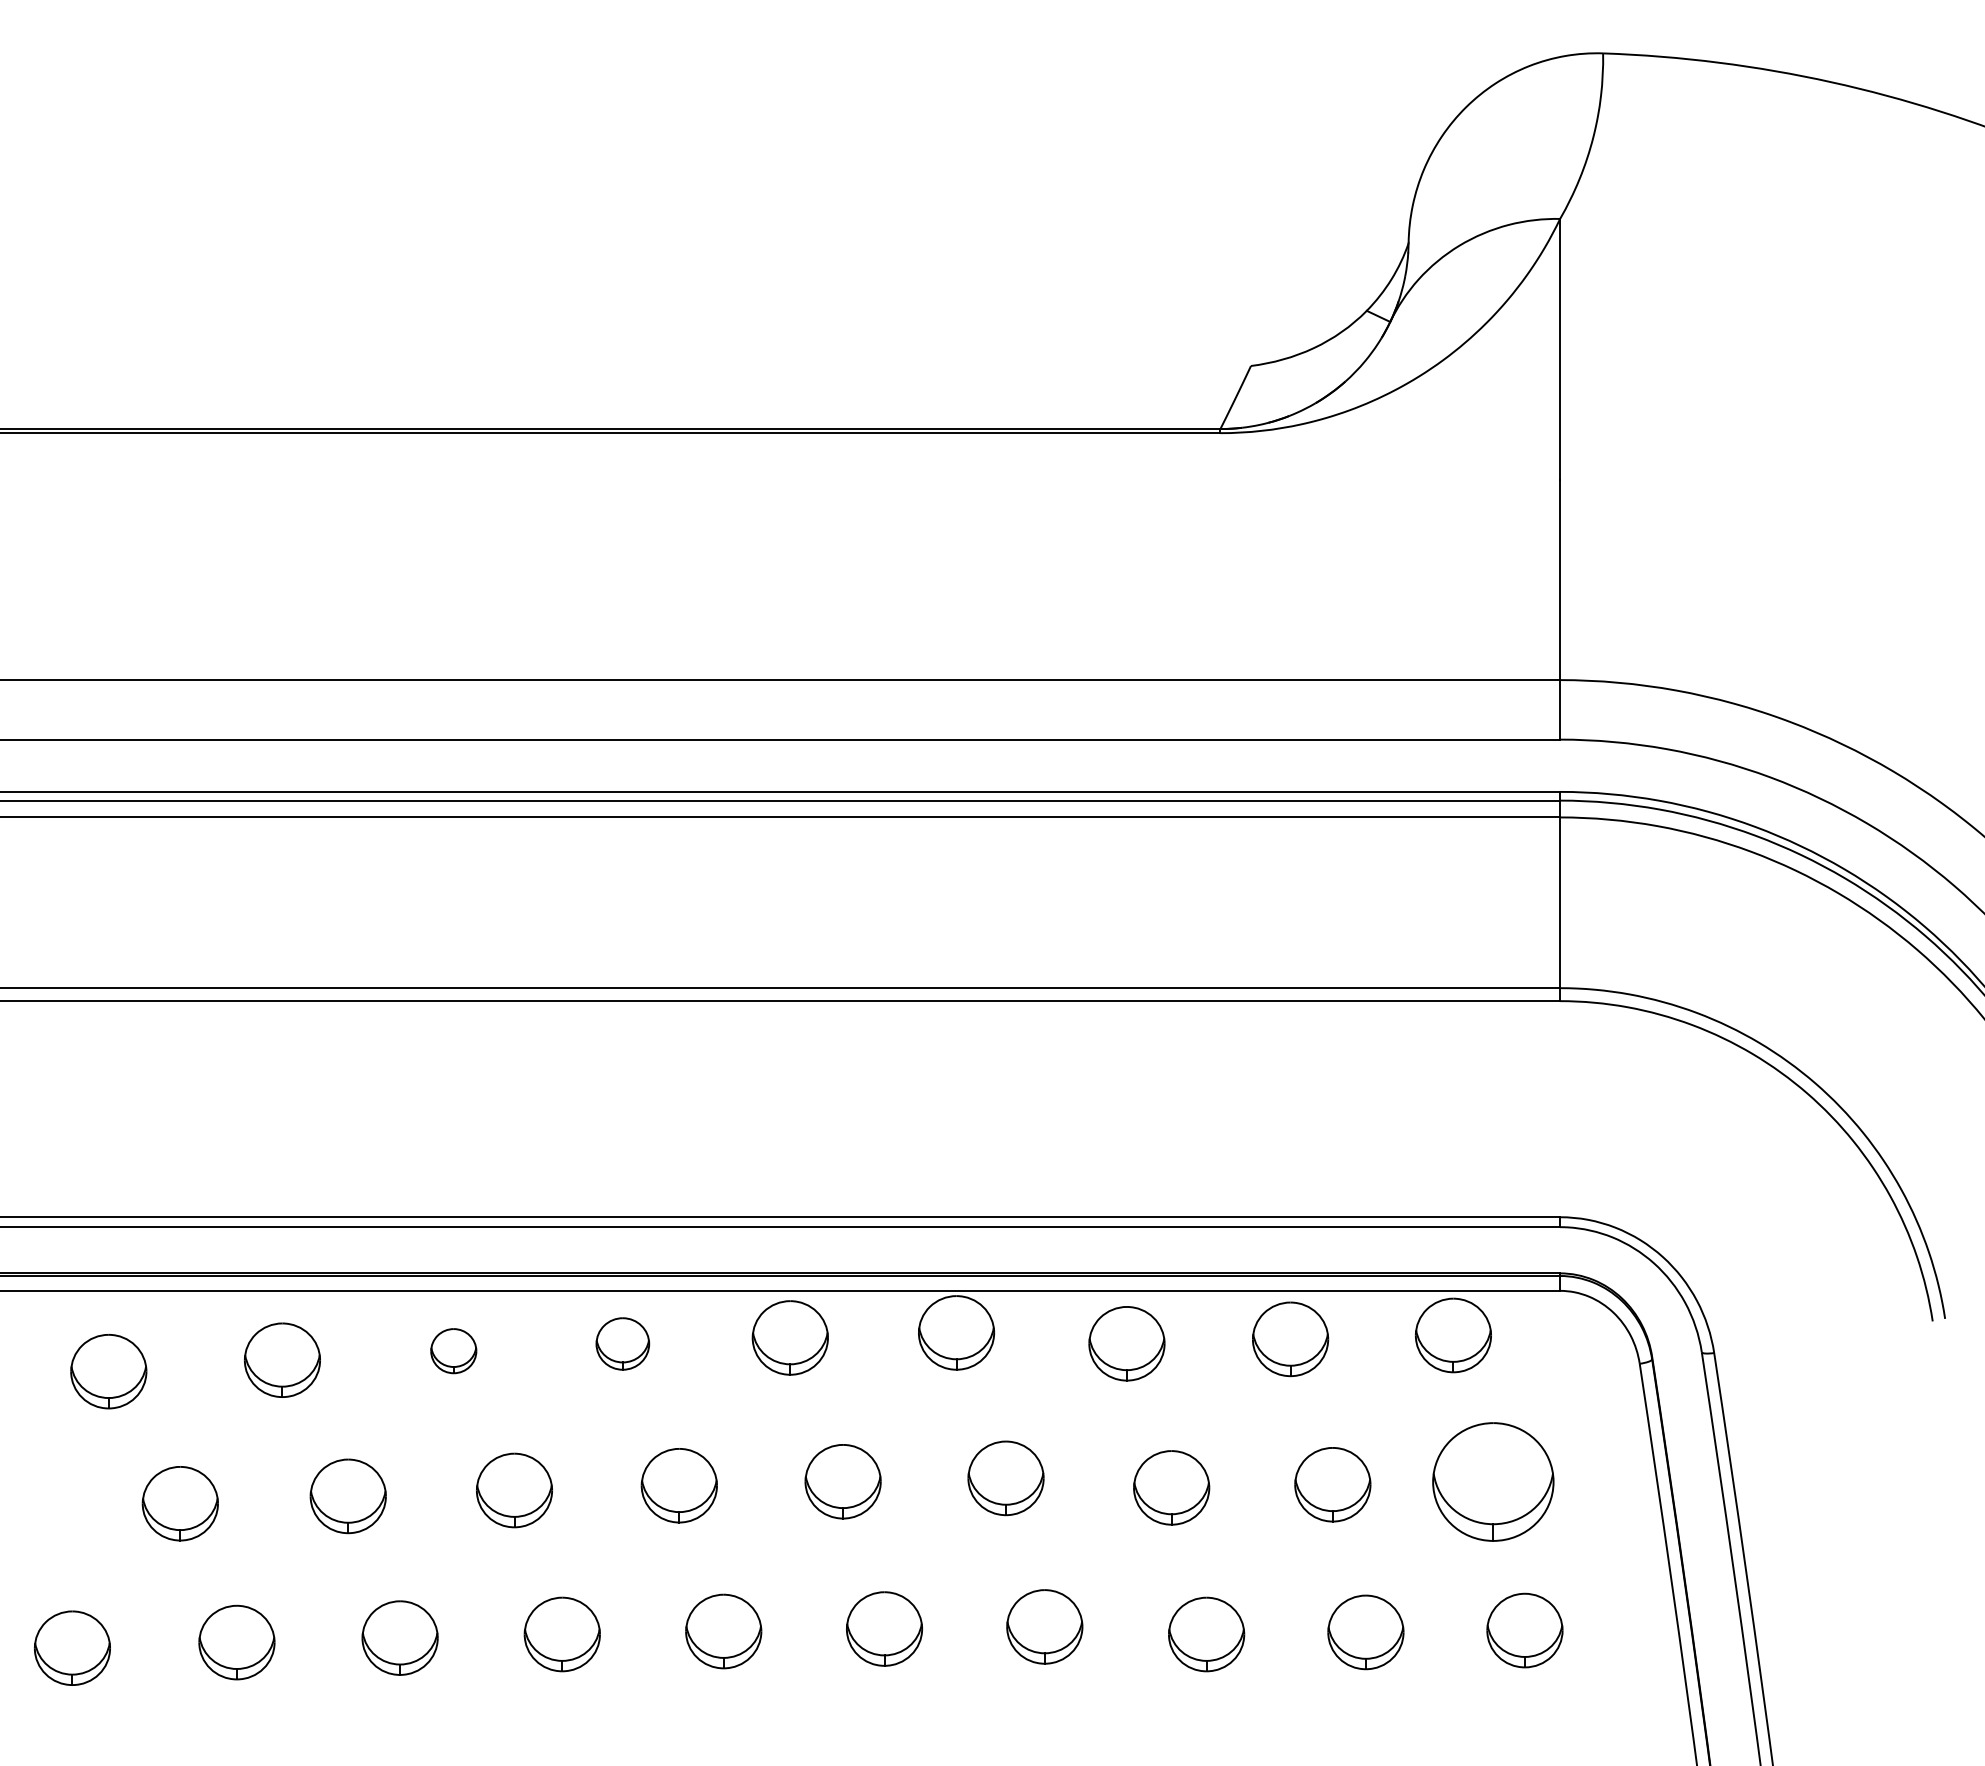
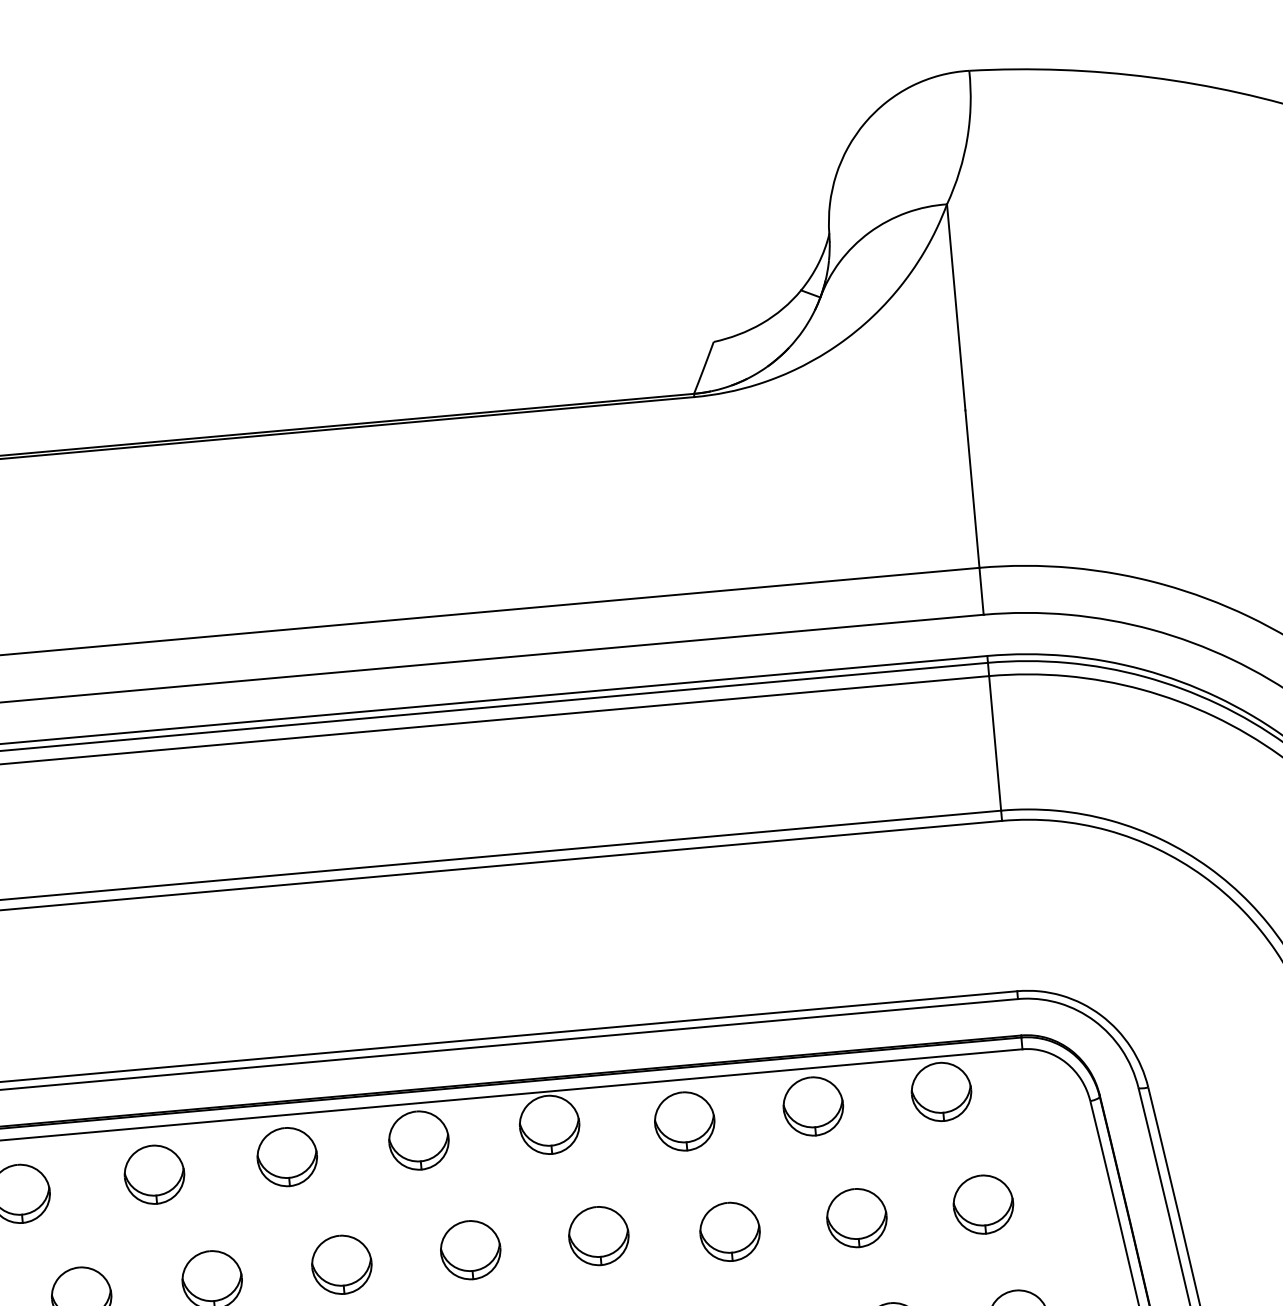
part: (622, 1343) -> (287, 1156), size x1.43
part: (453, 1350) -> (154, 1174), size x1.67
part: (1493, 1481) -> (983, 1204), size x0.62

